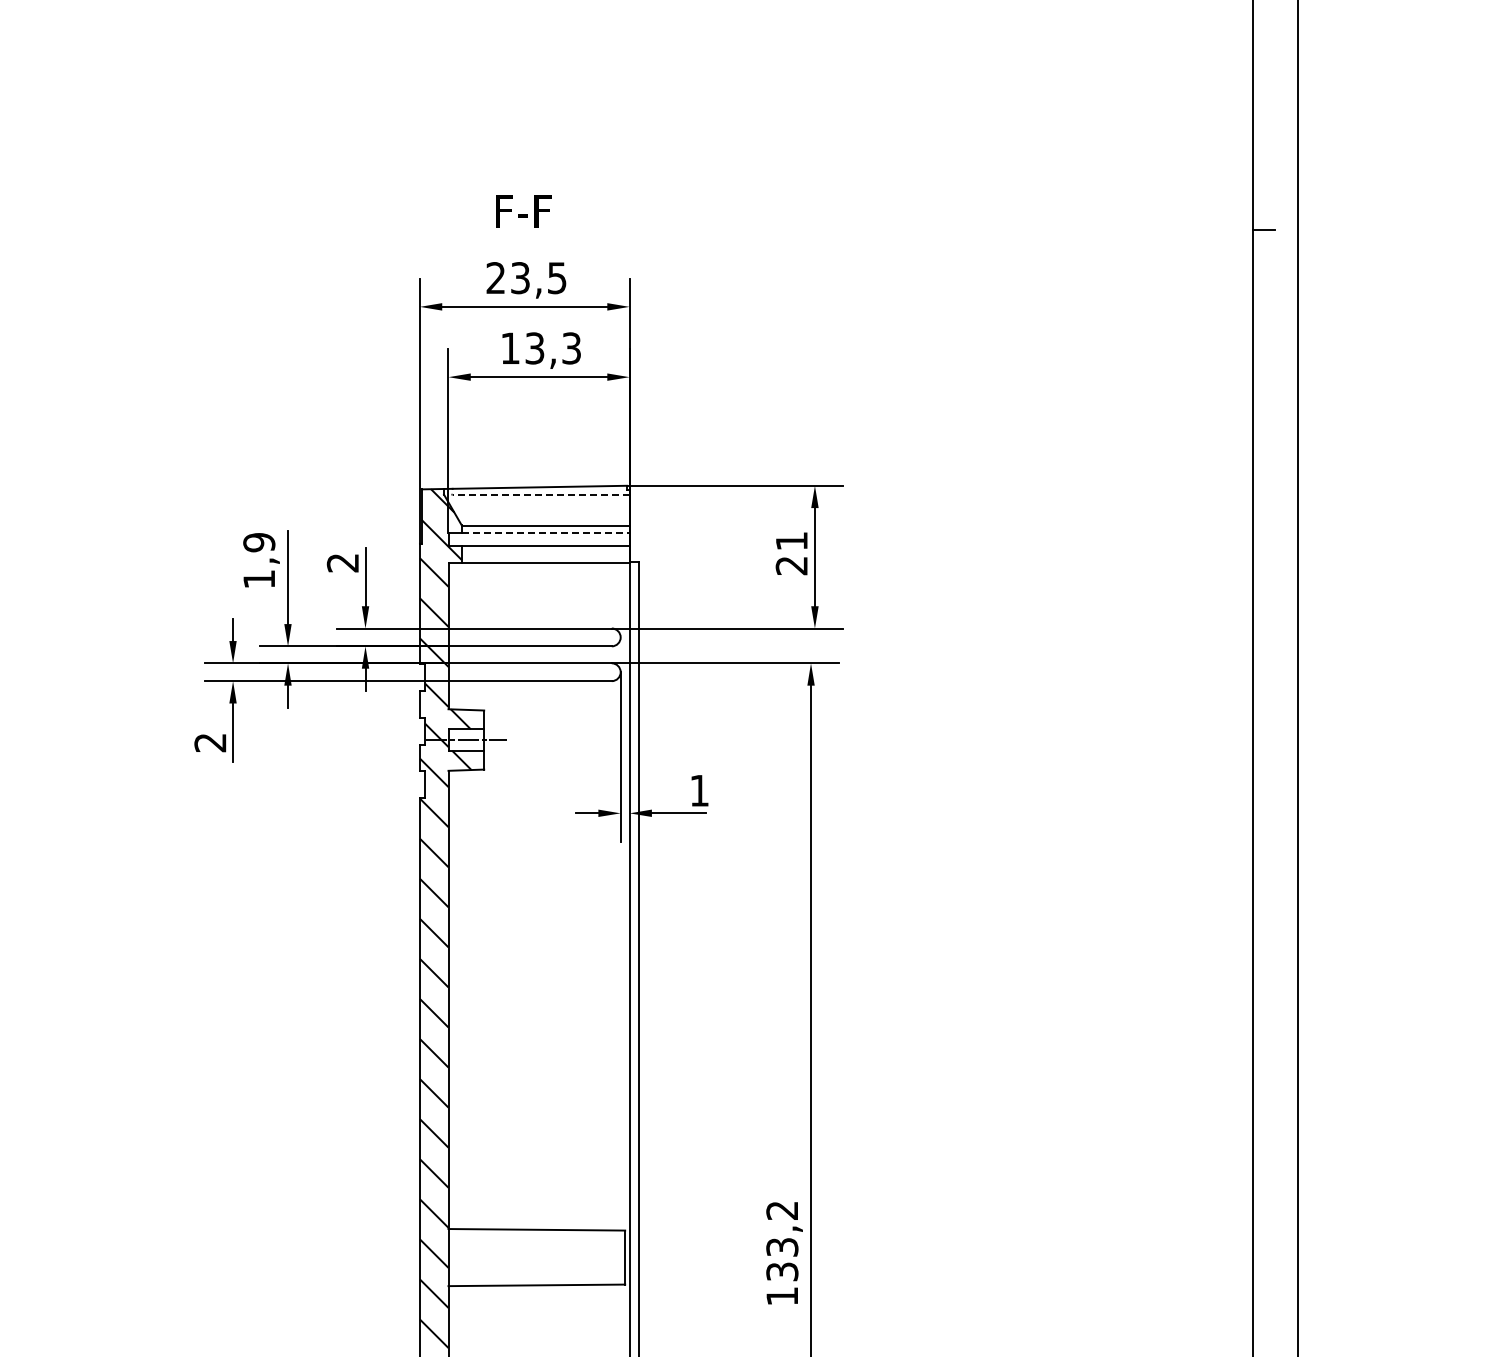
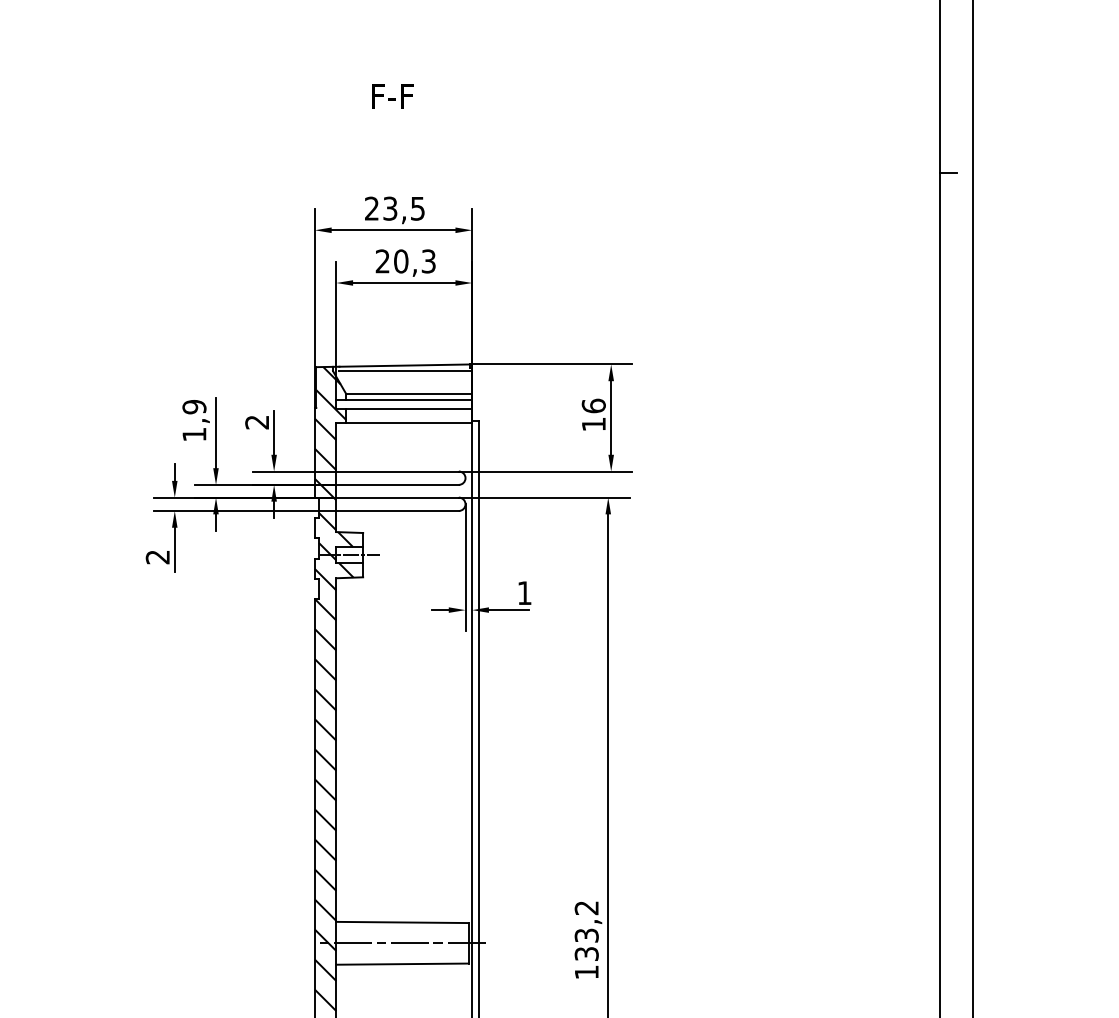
text: (523, 211) -> (392, 96), moved
text: (522, 348) -> (391, 261), 13,3 -> 20,3
line: (540, 494) -> (405, 371), dashed -> solid
line: (545, 533) -> (409, 400), dashed -> solid
text: (791, 553) -> (593, 415), 21 -> 16
line: (536, 1257) -> (402, 943), added

